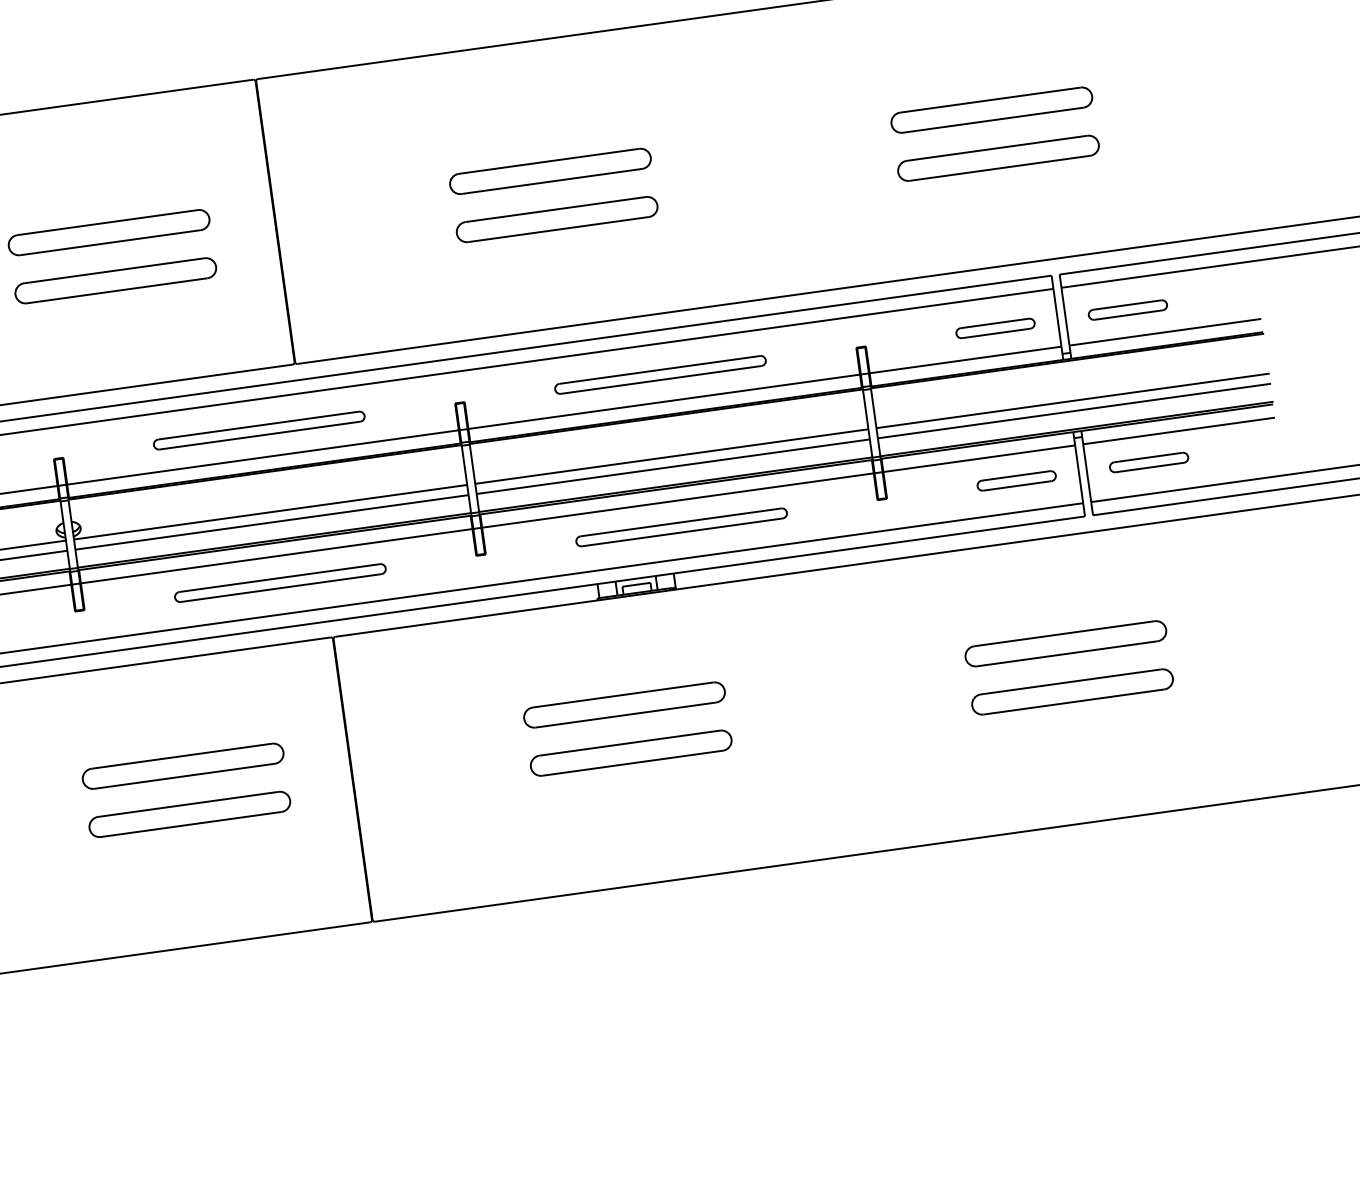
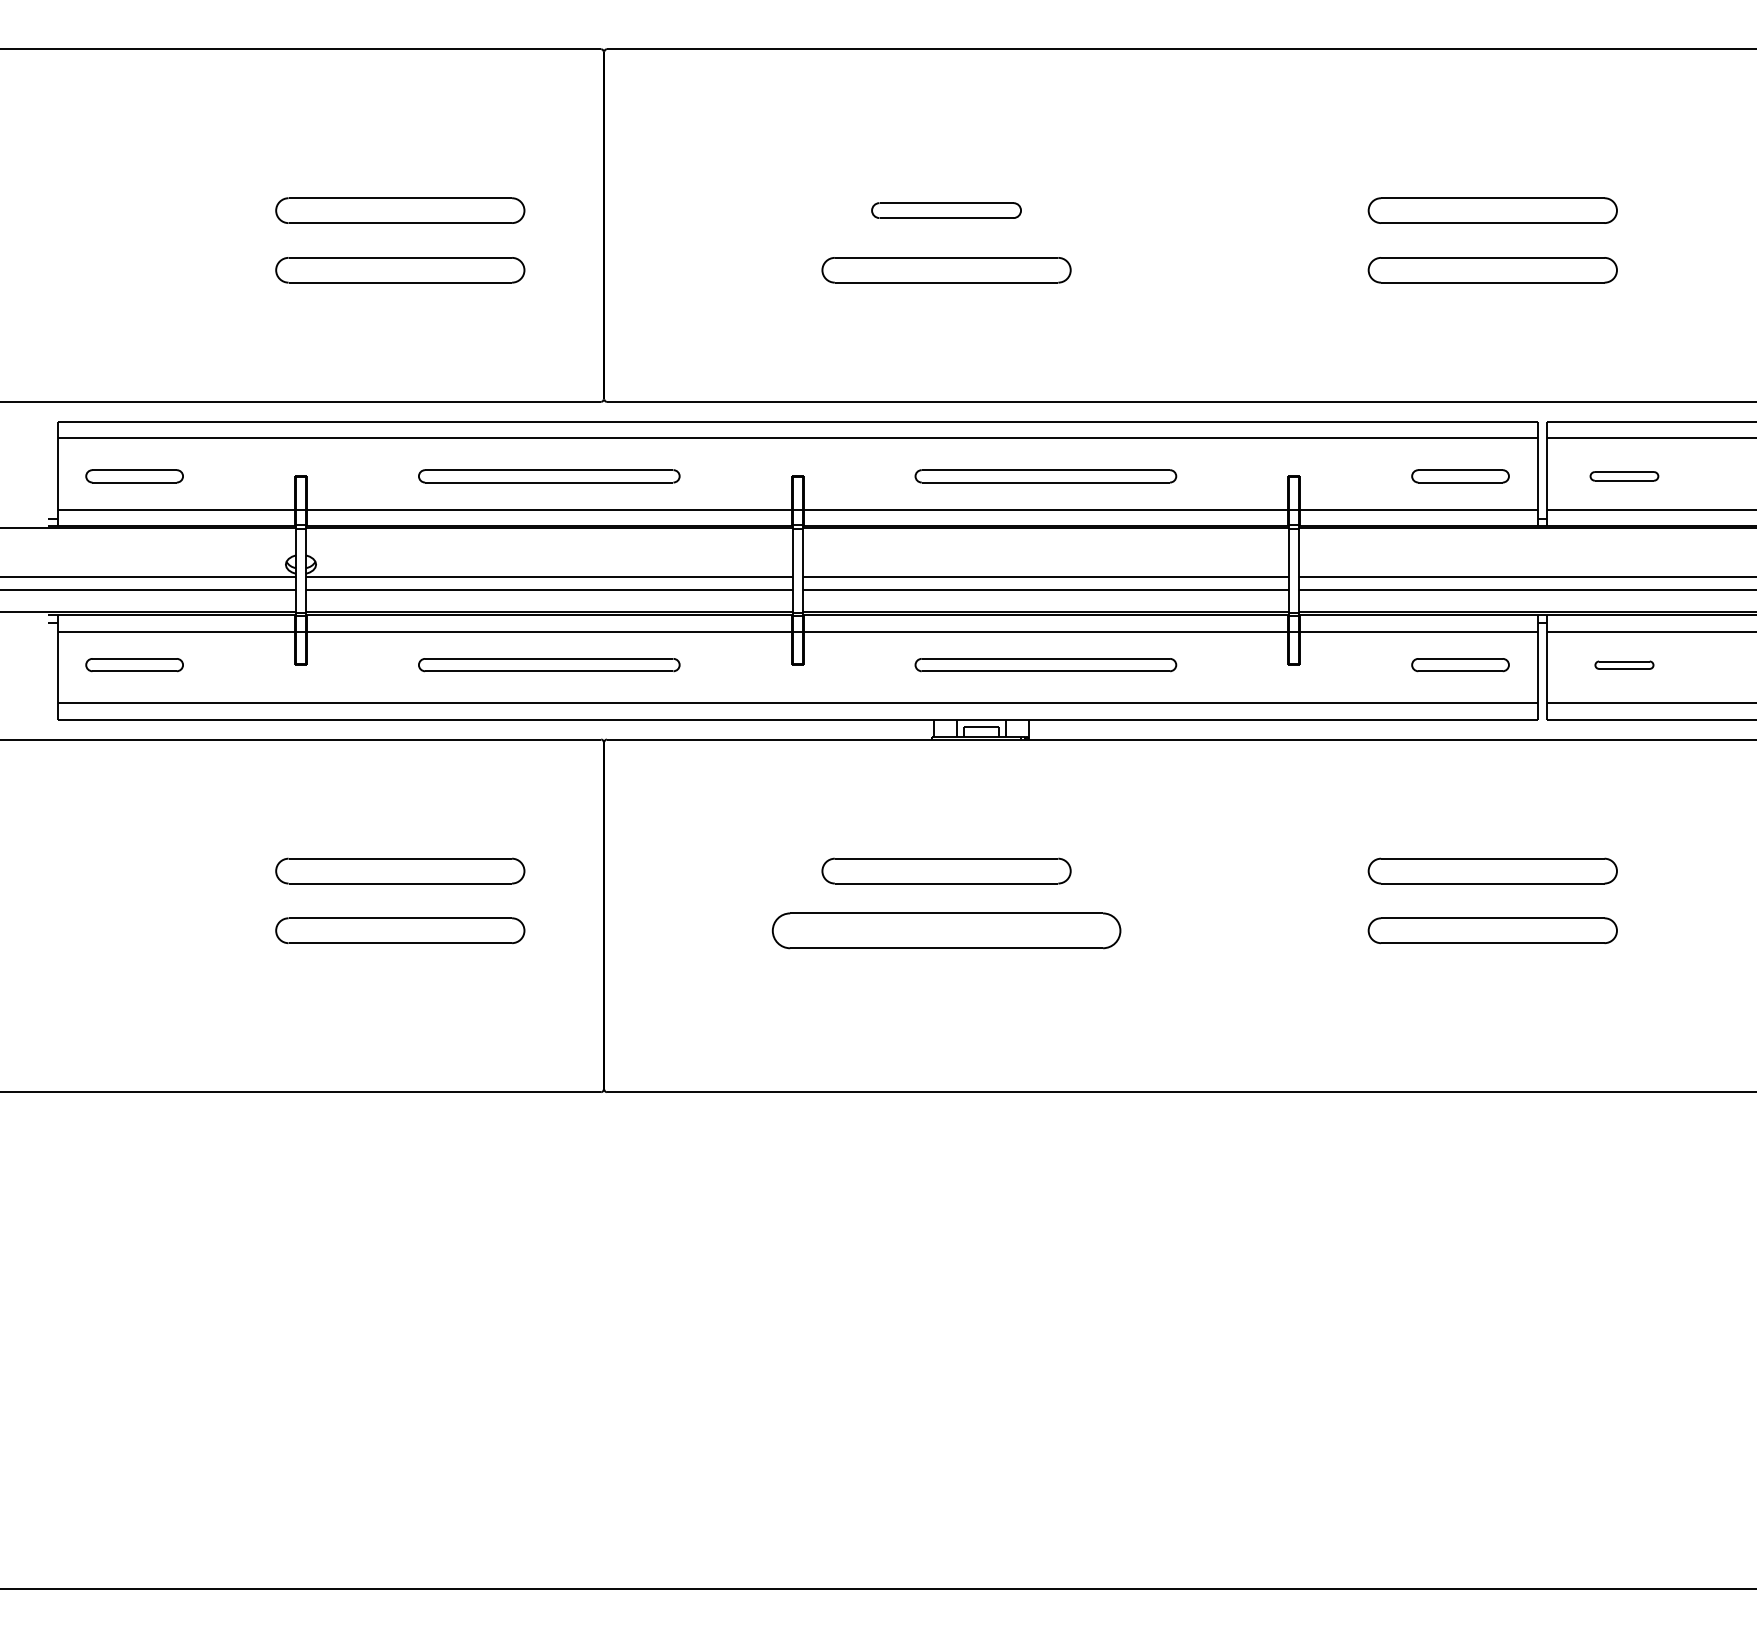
part: (550, 171) -> (946, 210), size x0.6
part: (1128, 310) -> (1624, 476), size x0.7
part: (1149, 462) -> (1624, 665), size x0.6
part: (631, 753) -> (946, 930), size x1.4

